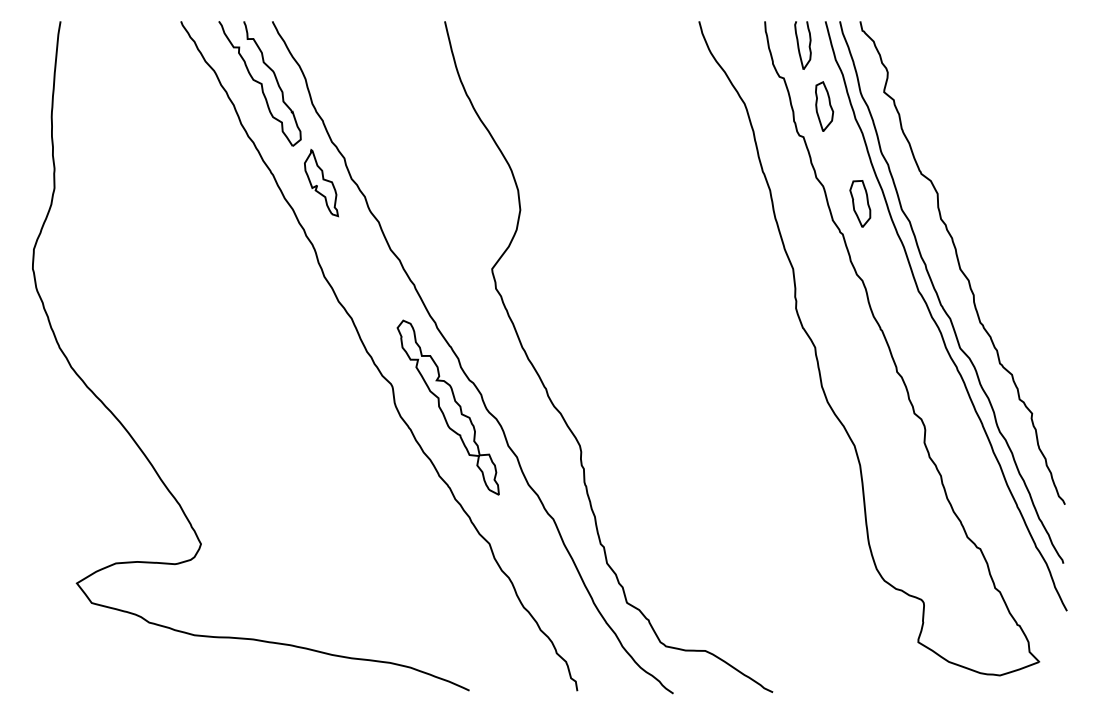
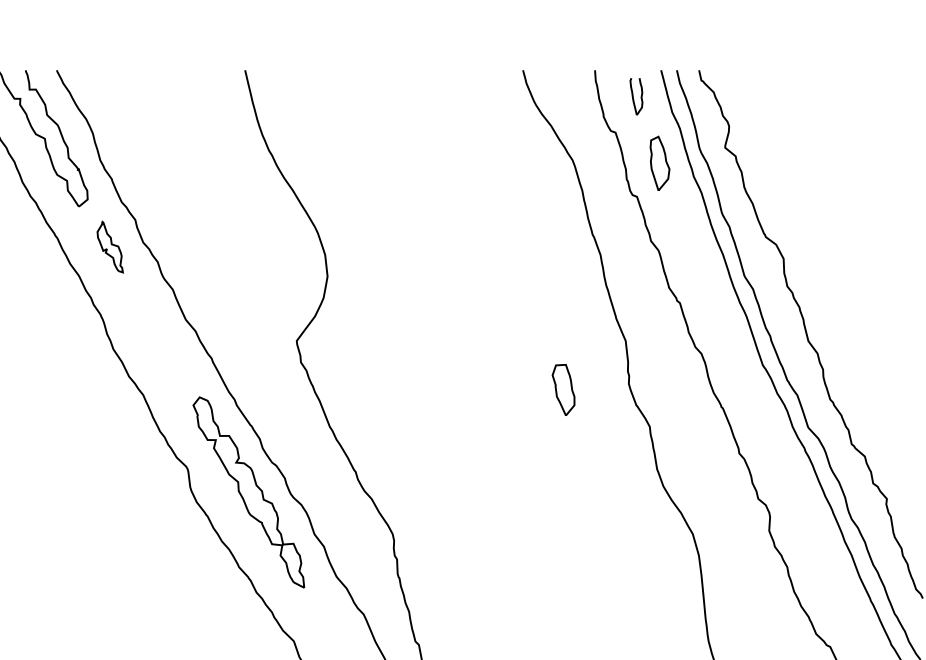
part: (802, 45) -> (635, 96), size x0.7
part: (321, 183) -> (110, 247), size x0.7
part: (860, 203) -> (563, 389), moved

